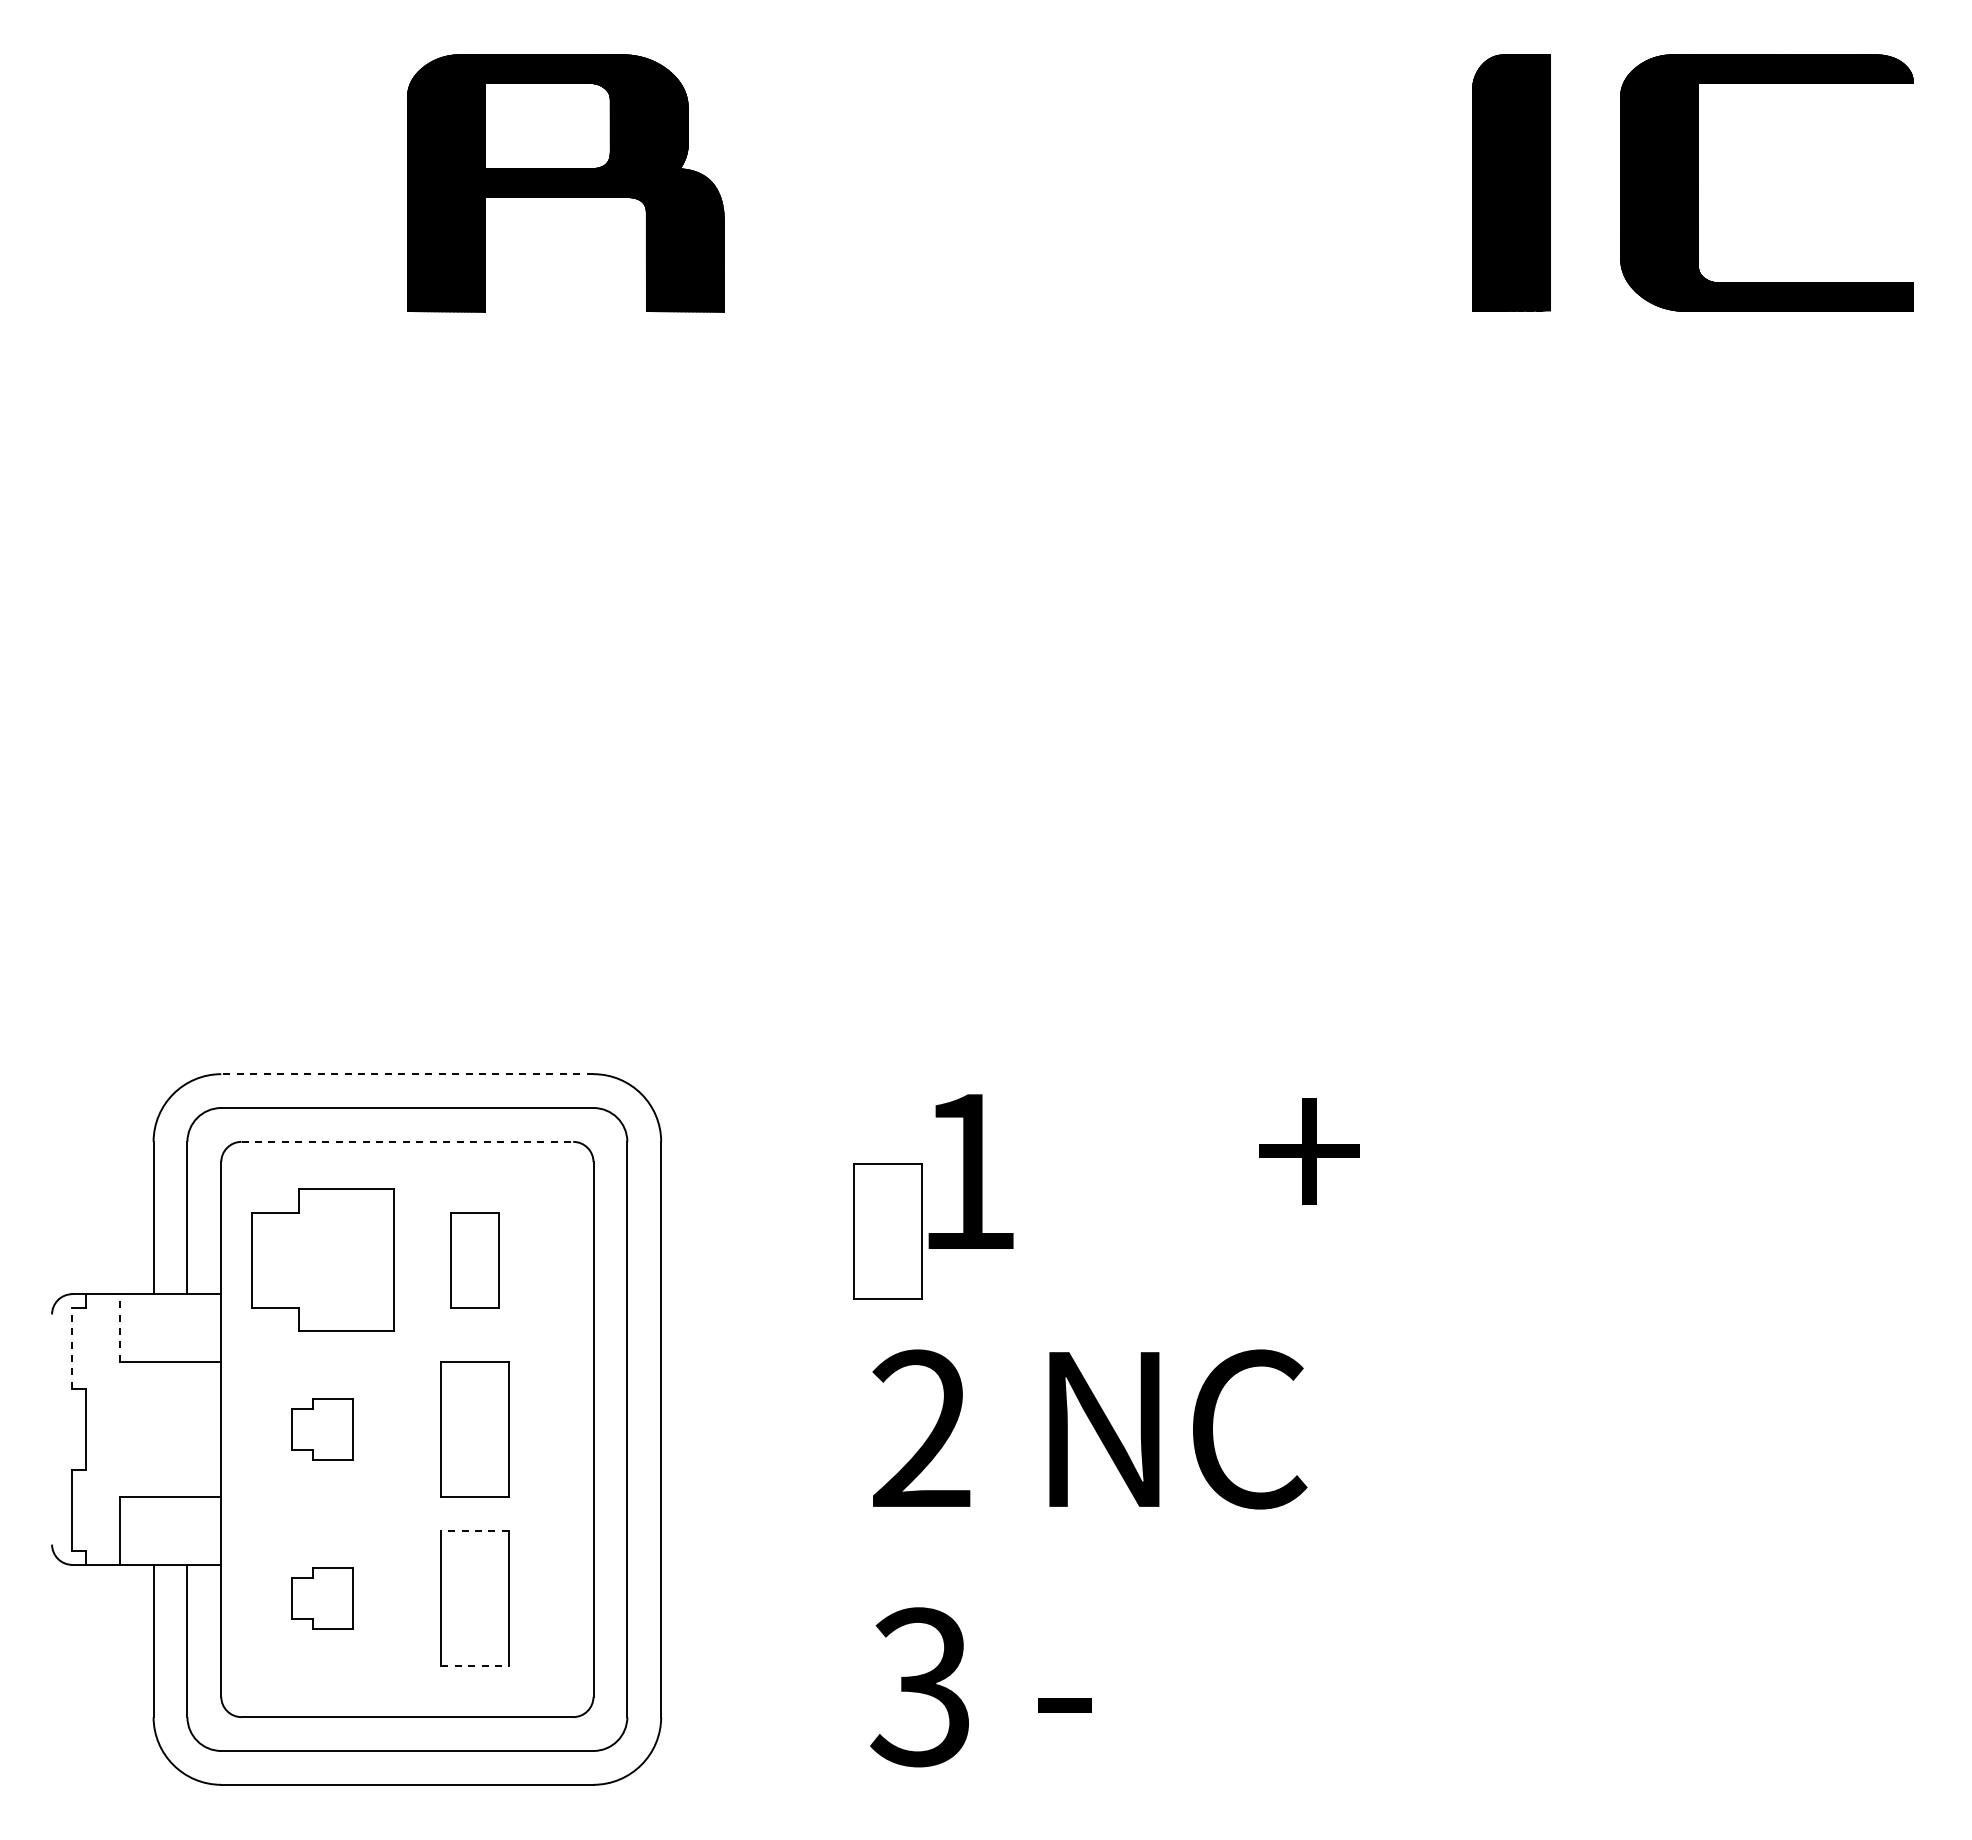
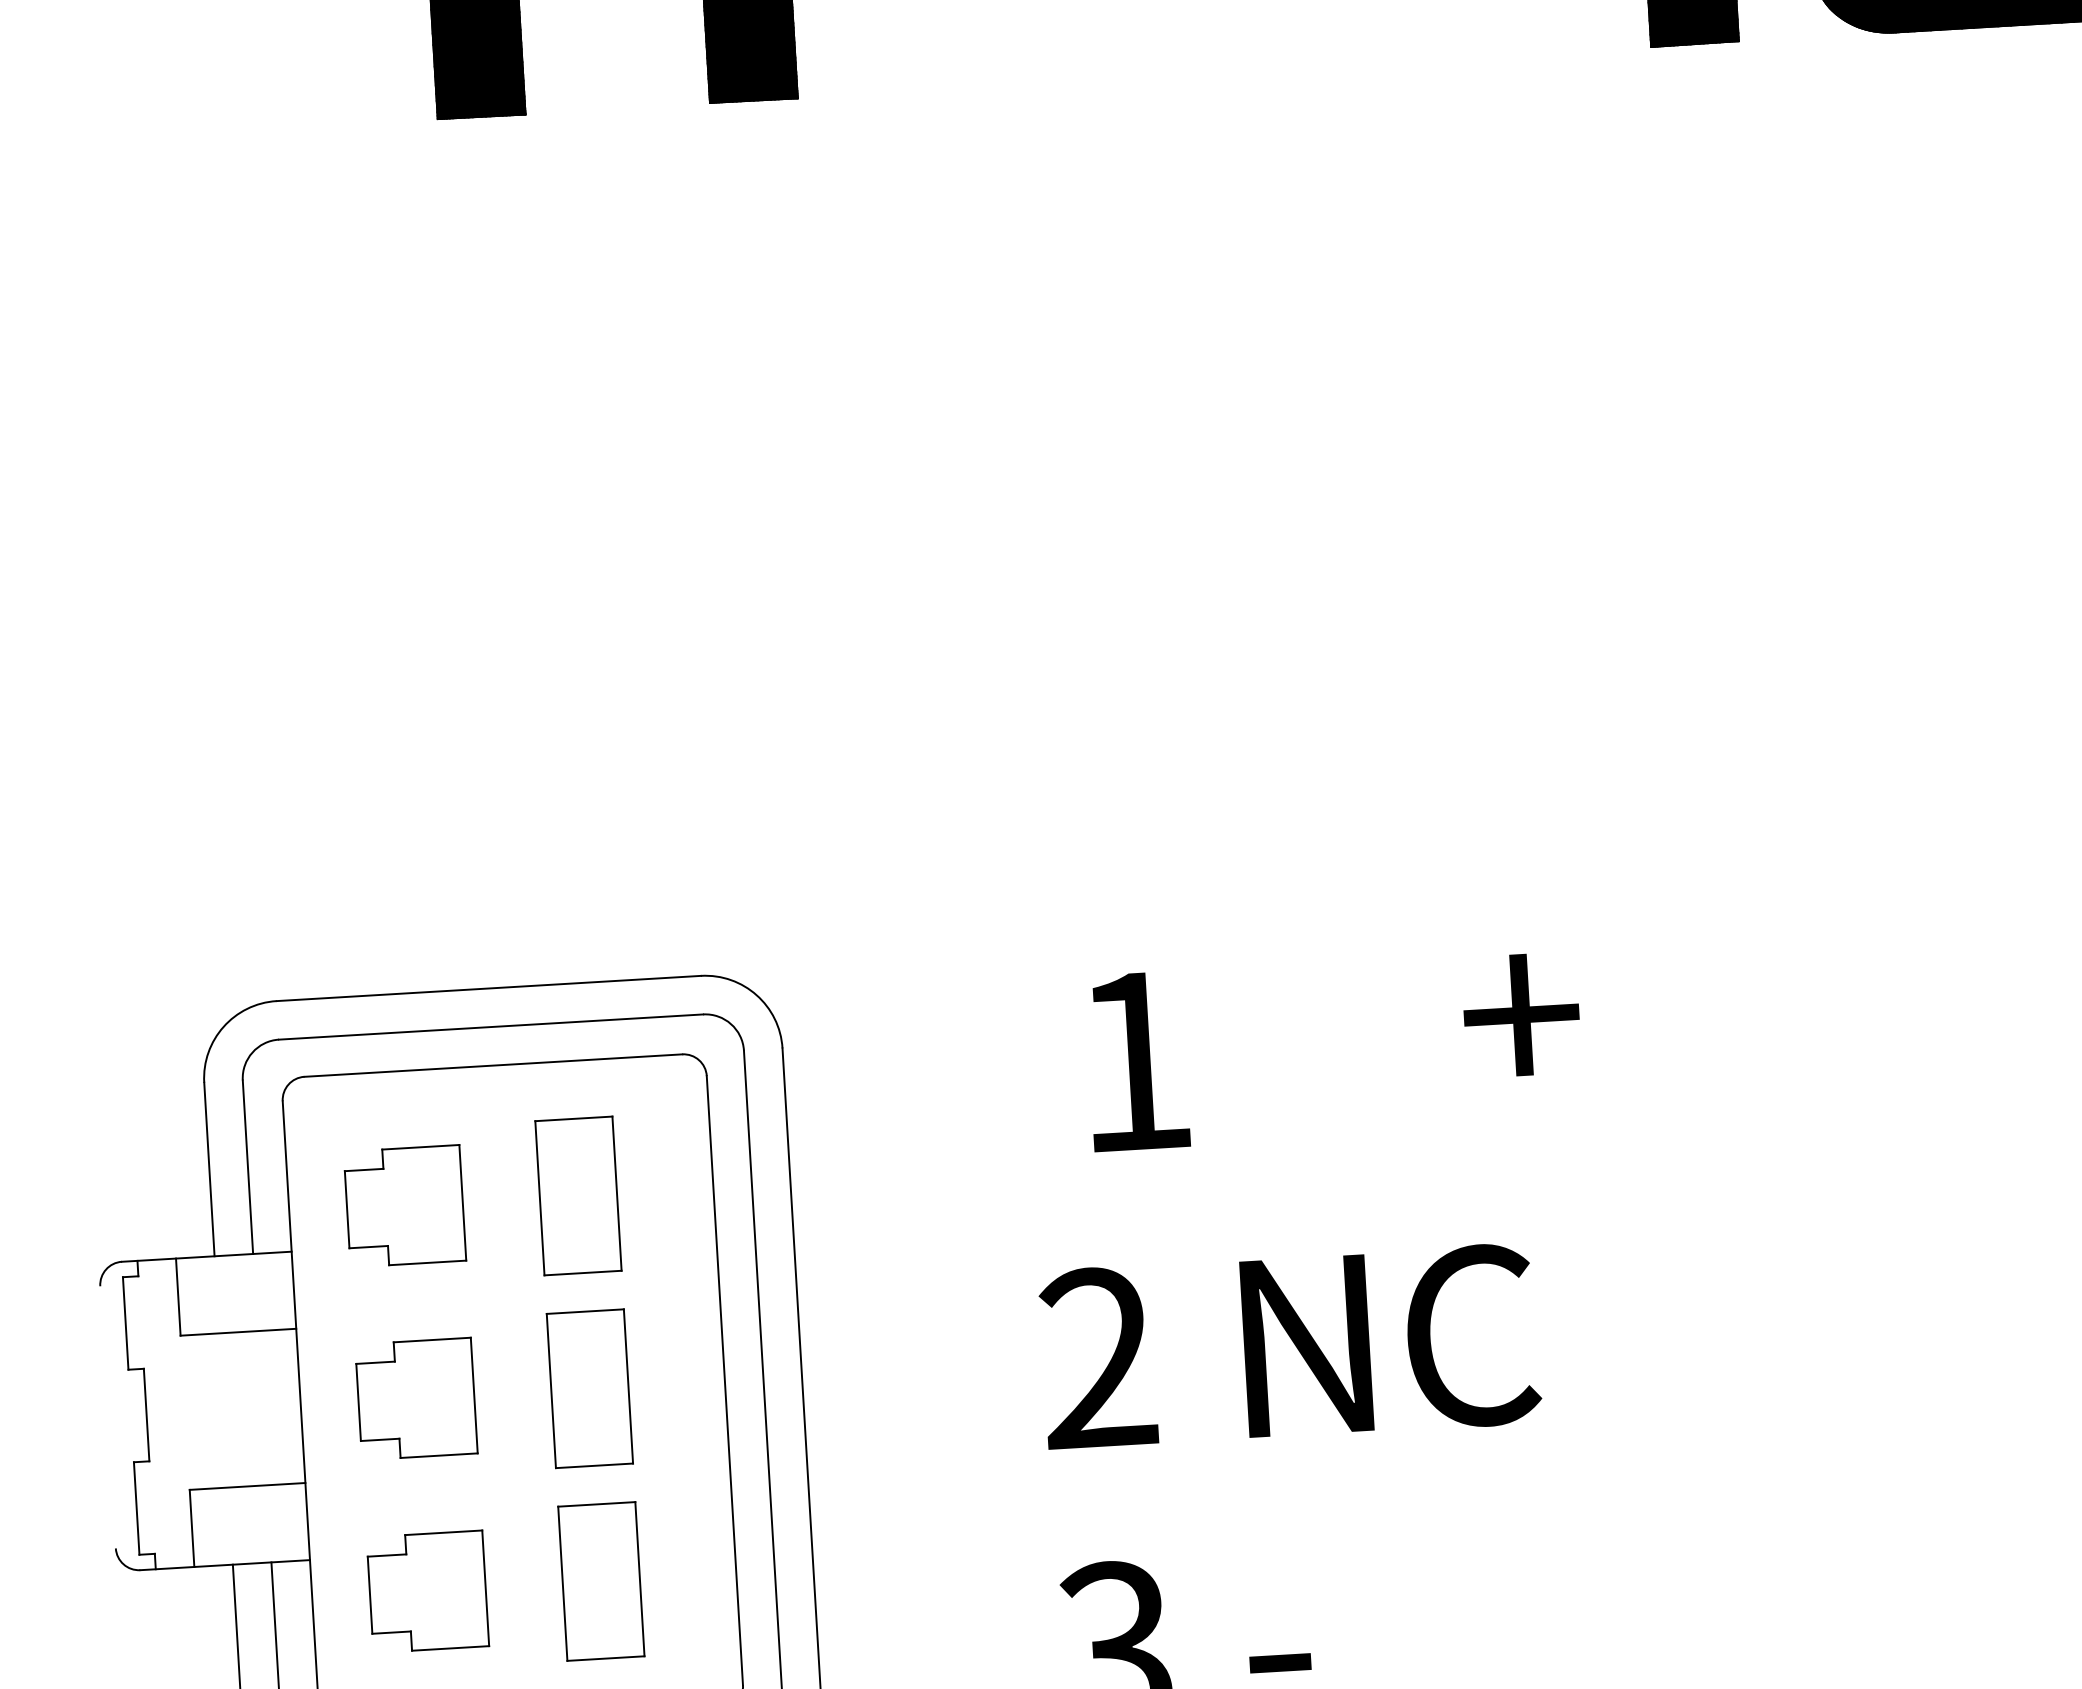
line: (406, 1074) -> (487, 988), dashed -> solid
line: (407, 1141) -> (493, 1065), dashed -> solid
part: (887, 1231) -> (1046, 1135), removed
part: (322, 1260) -> (404, 1206), size x0.71
part: (474, 1260) -> (577, 1196), size x1.43
line: (119, 1328) -> (178, 1297), dashed -> solid
line: (72, 1348) -> (125, 1323), dashed -> solid
part: (322, 1429) -> (416, 1399), size x1.67
line: (475, 1531) -> (597, 1504), dashed -> solid
part: (322, 1598) -> (427, 1591), size x1.67
line: (475, 1666) -> (606, 1658), dashed -> solid

